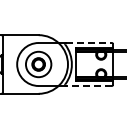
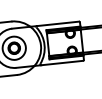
line: (89, 42) -> (58, 23), dashed -> solid
line: (89, 86) -> (62, 63), dashed -> solid

